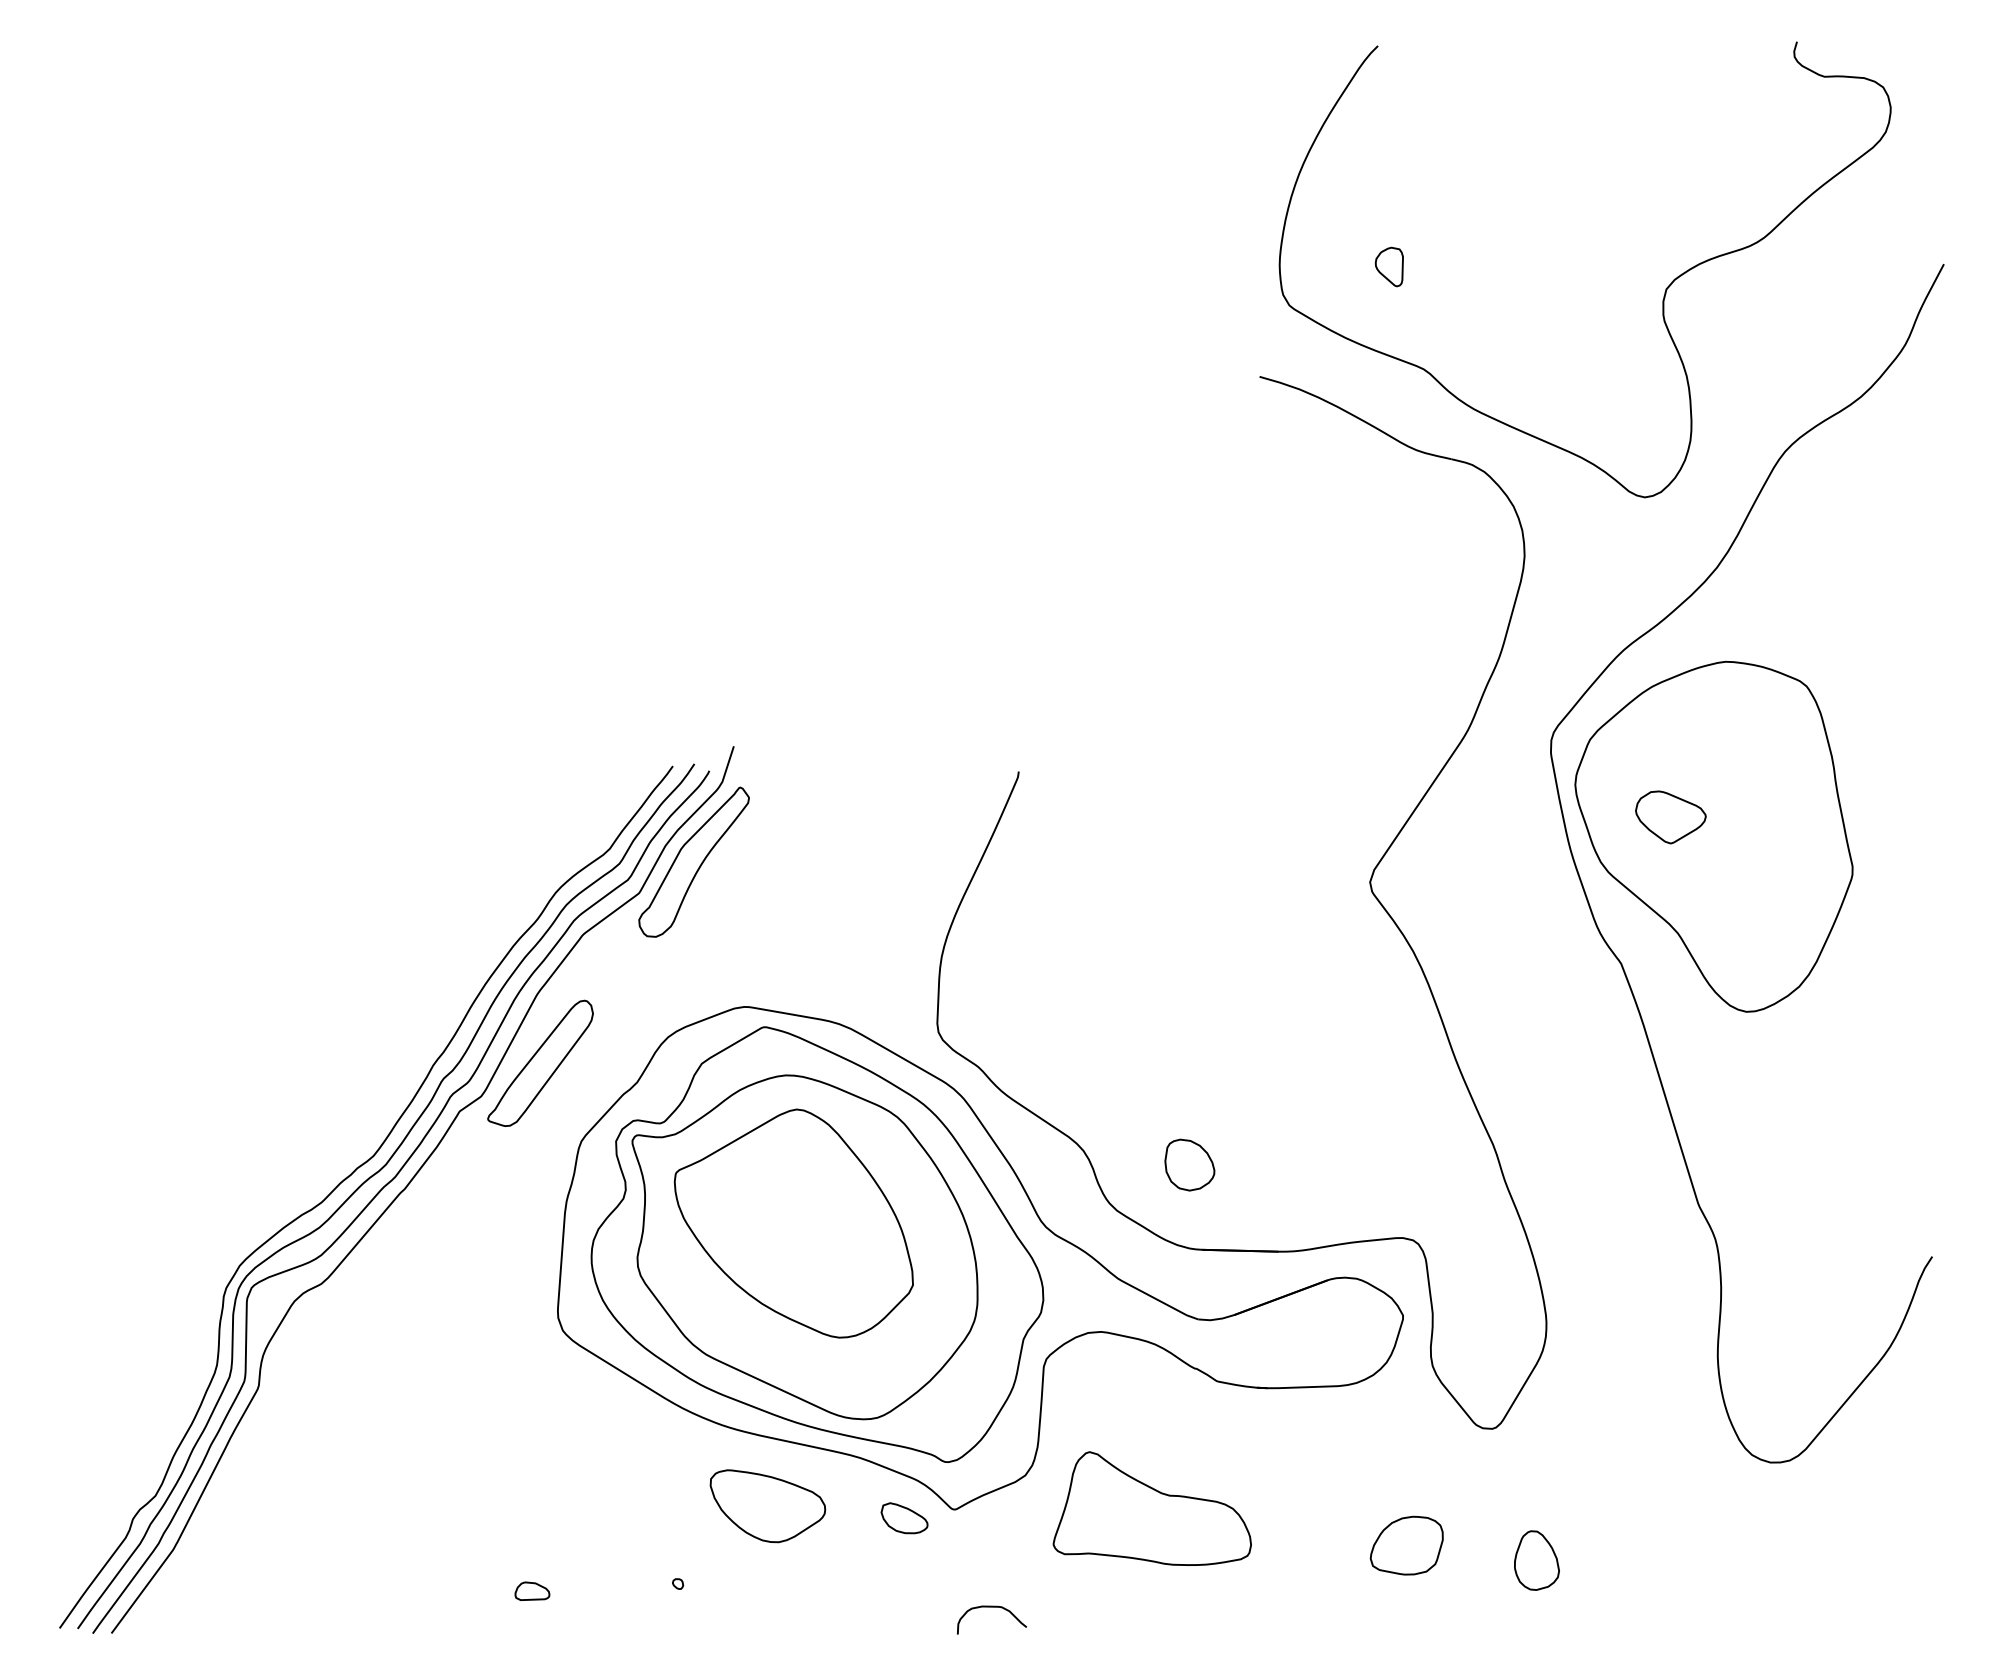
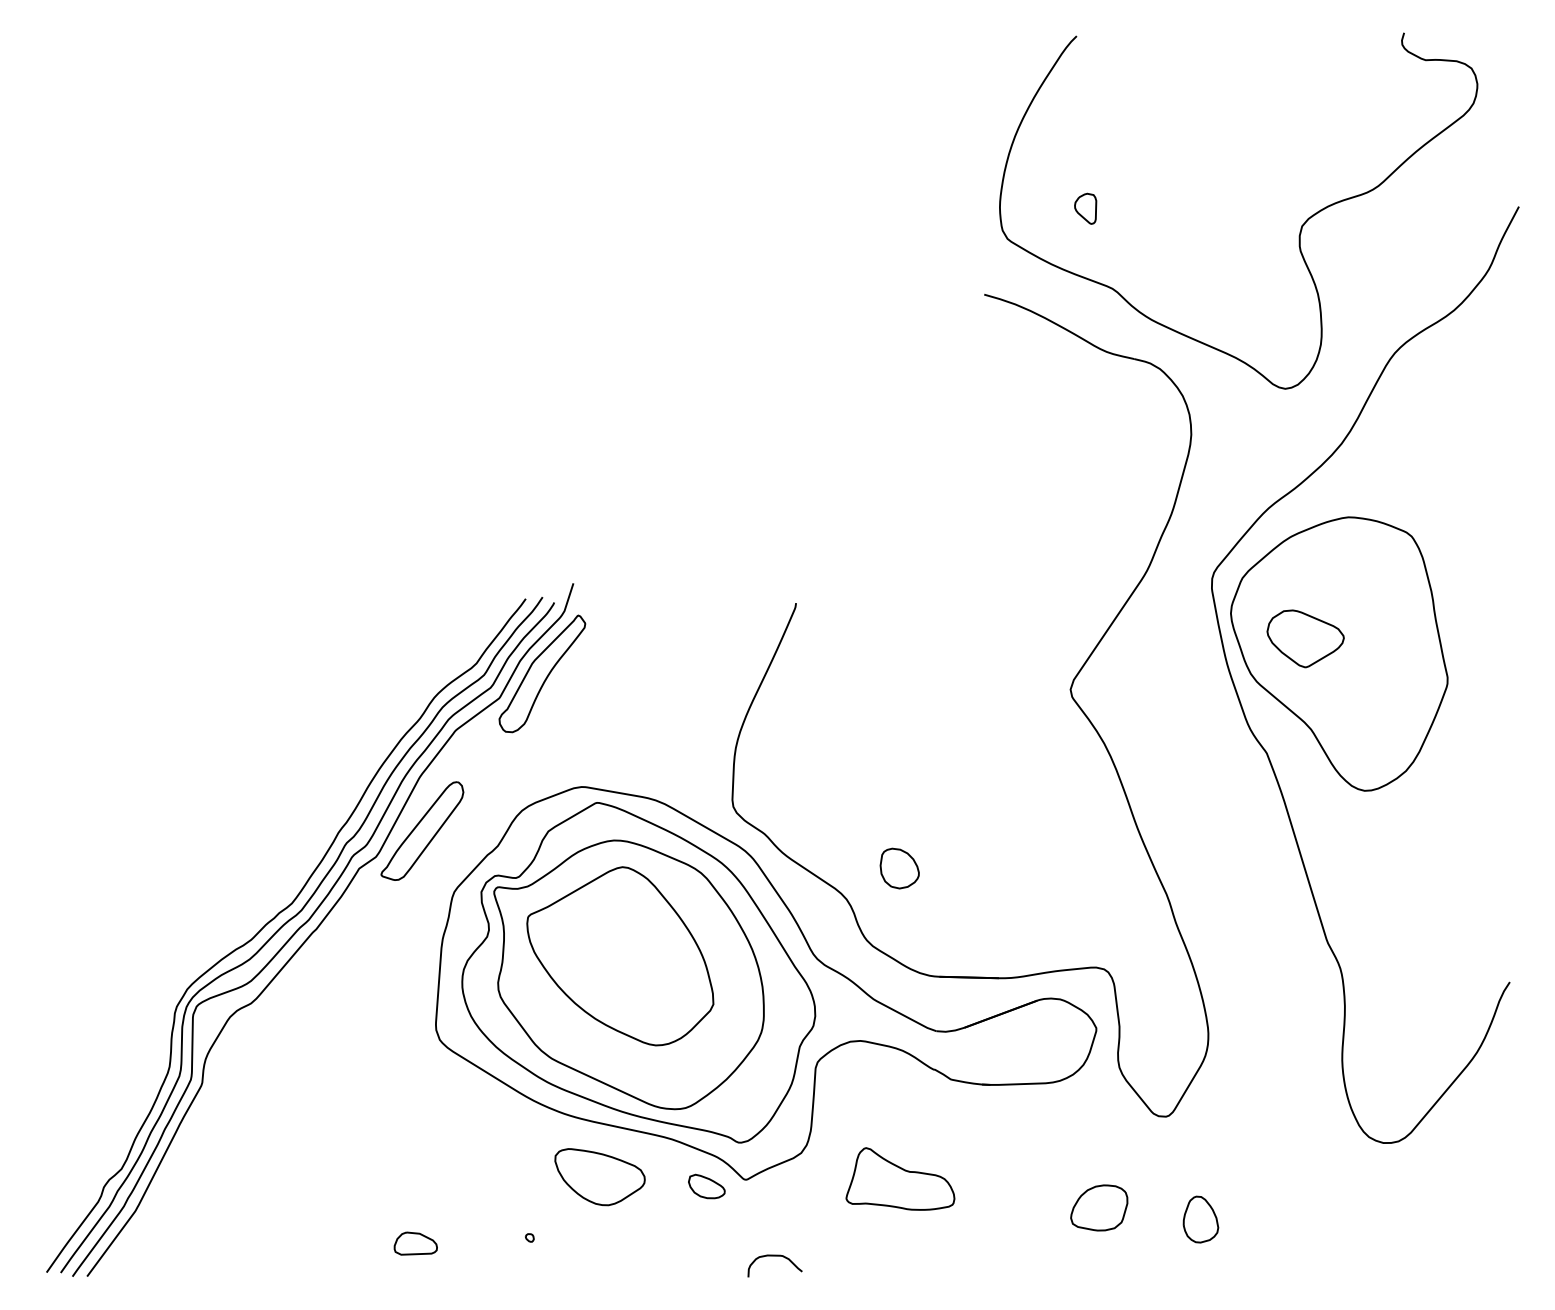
part: (1670, 816) -> (1305, 638), size x1.4
part: (1189, 1164) -> (899, 868), moved
part: (1152, 1507) -> (900, 1178), size x0.7
part: (532, 1591) -> (416, 1243), size x1.6

